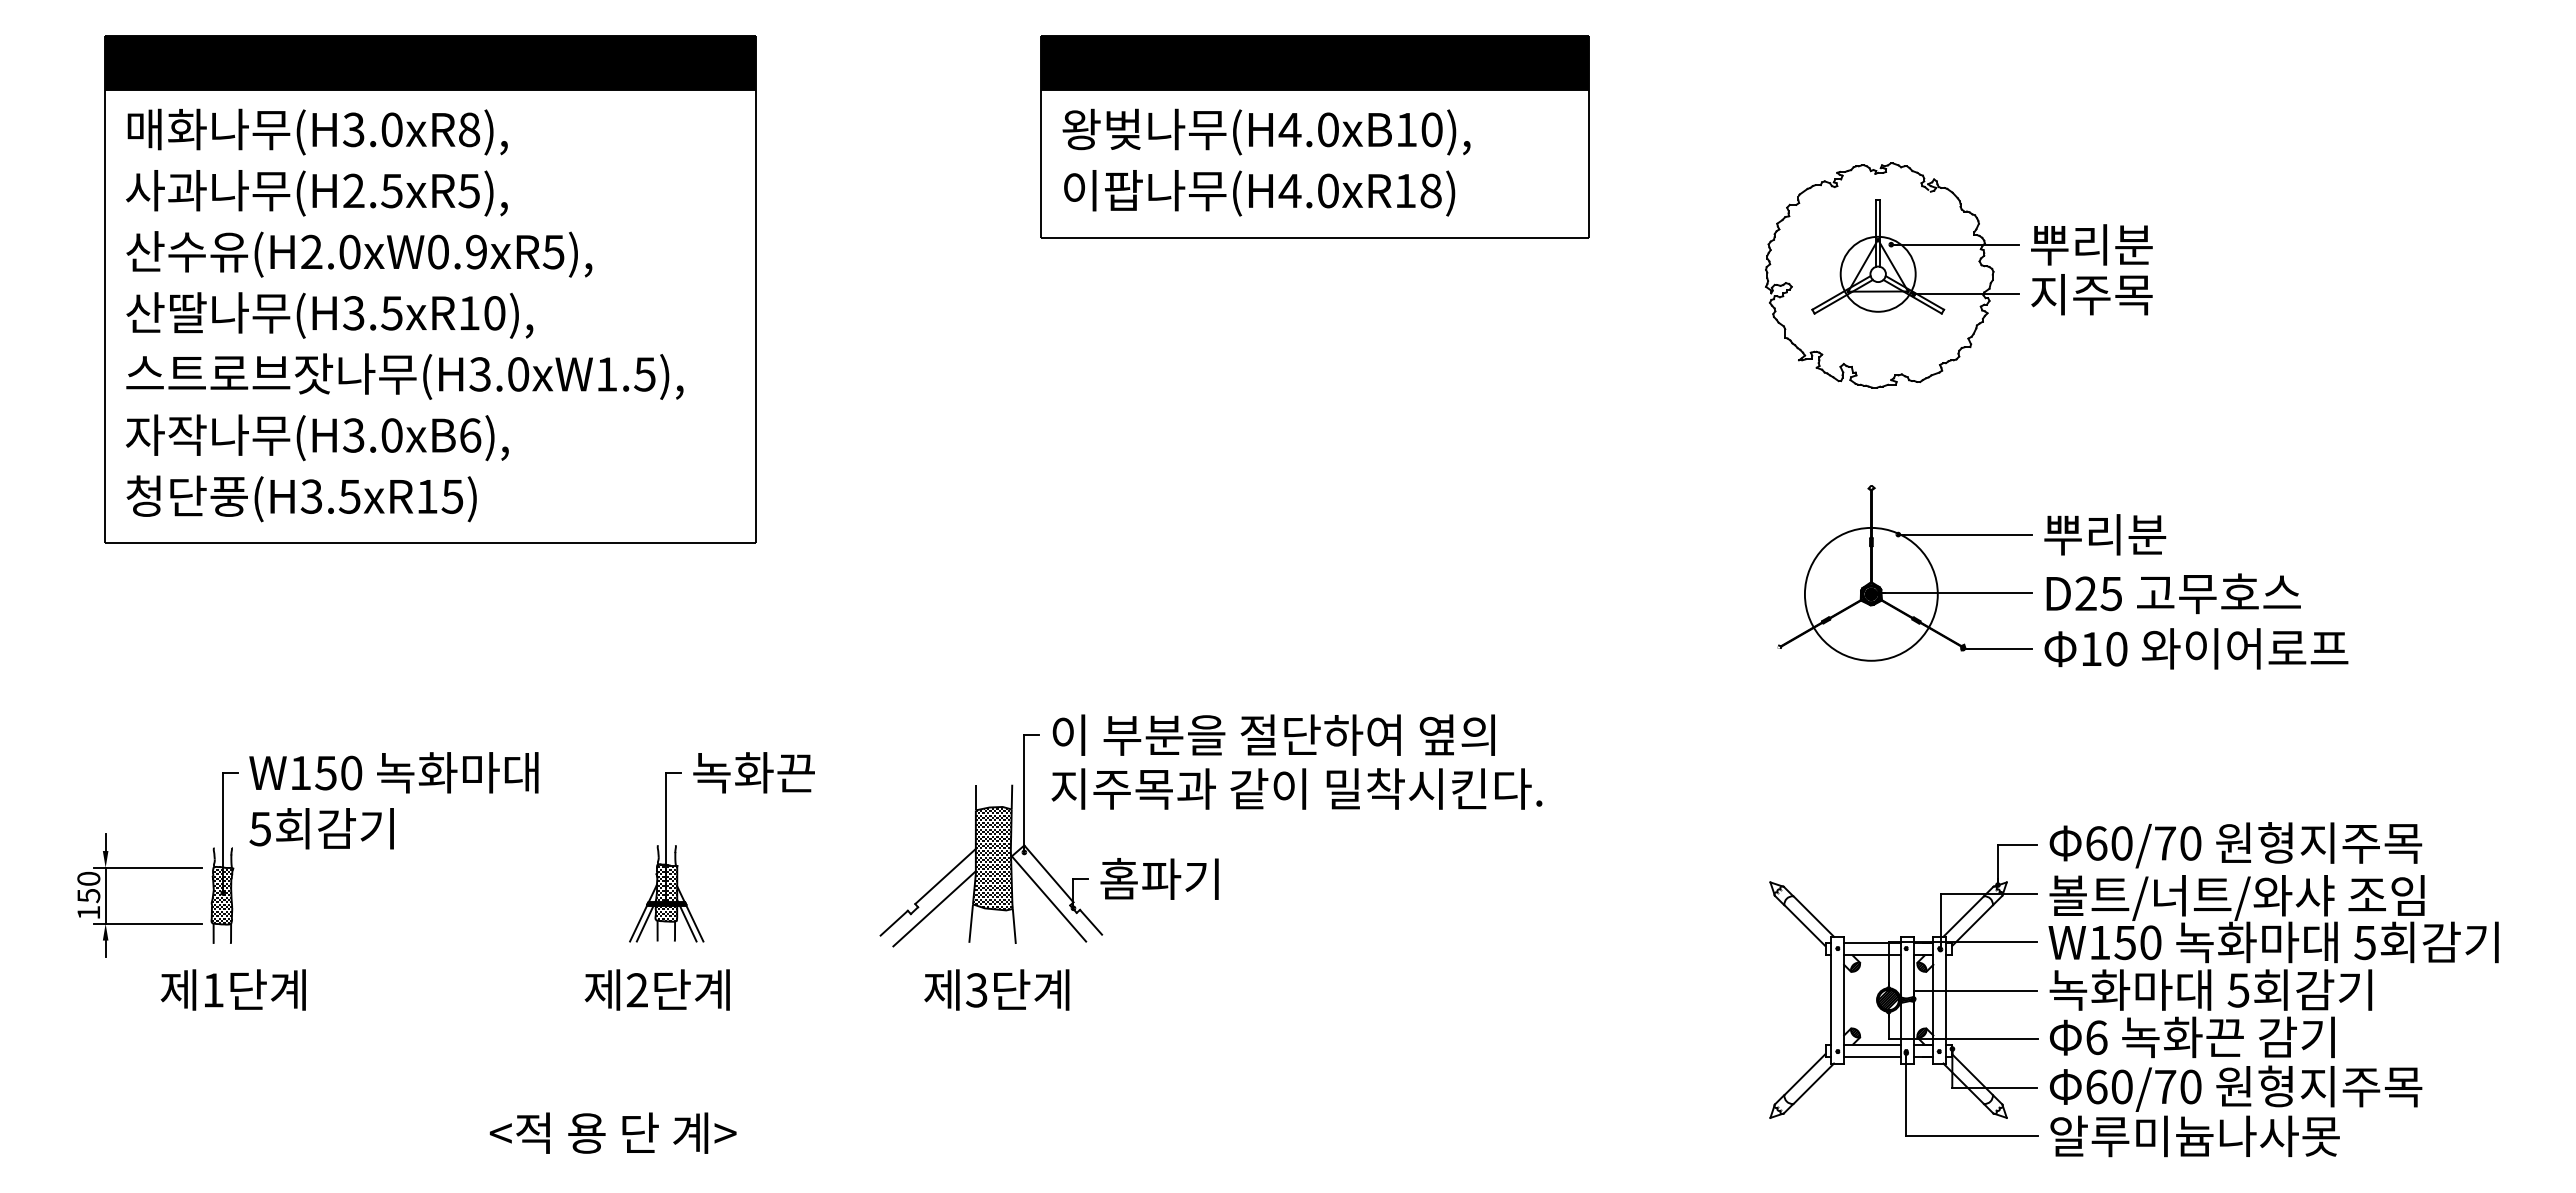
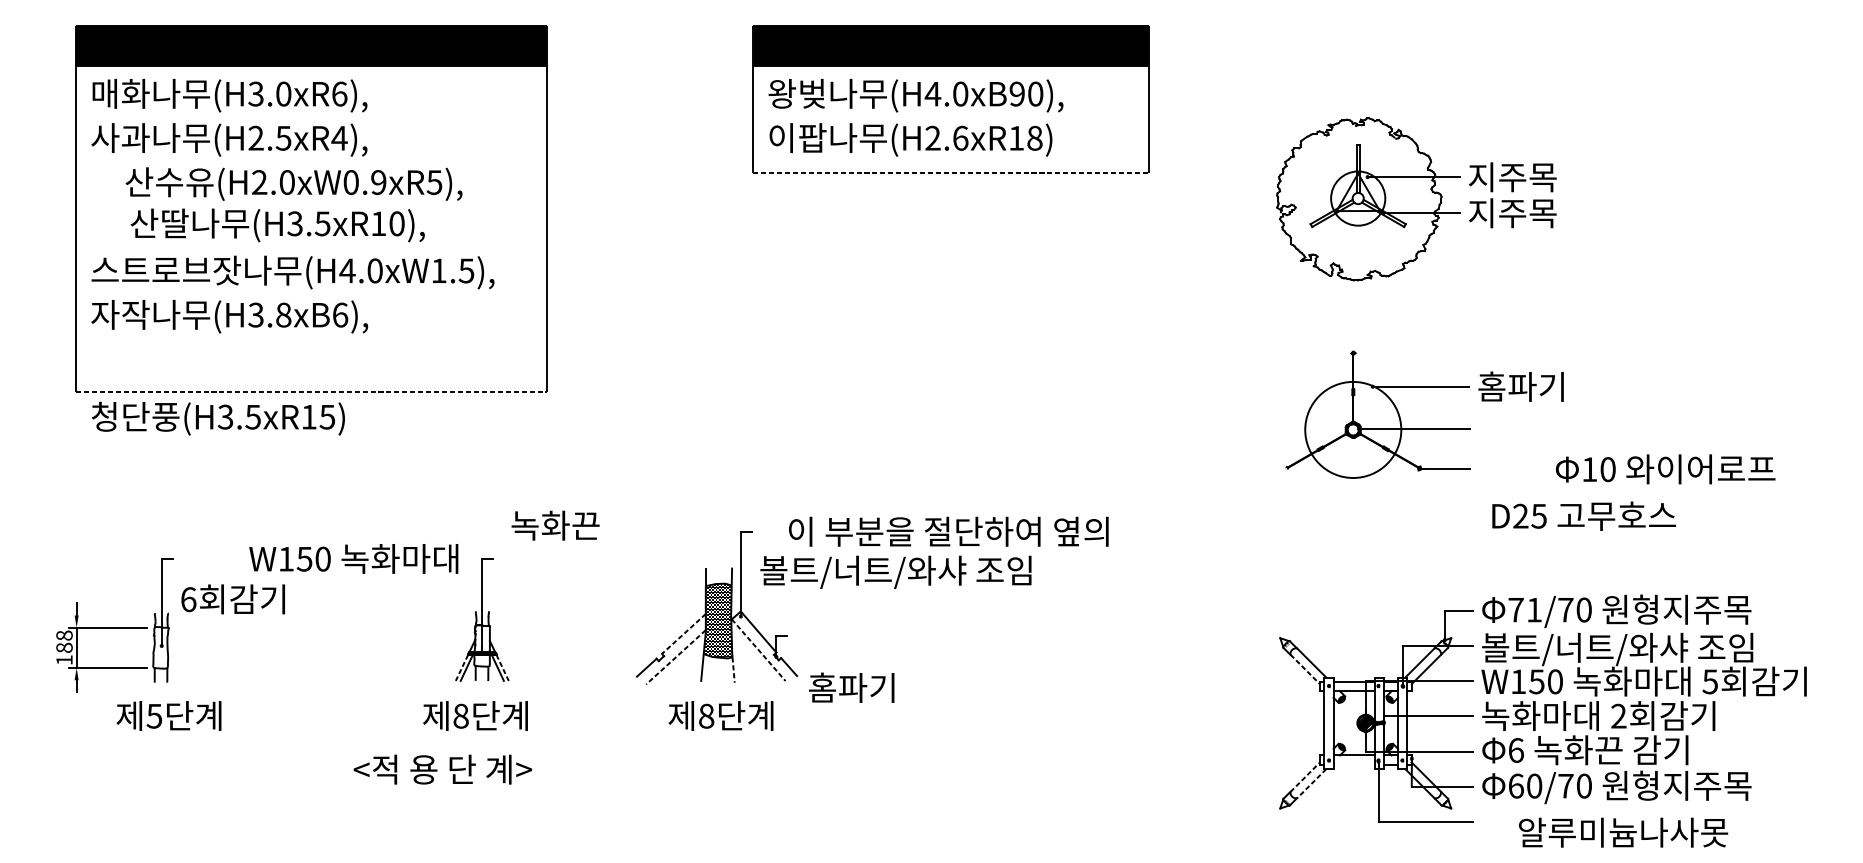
text: (469, 129) -> (339, 93), (H3.0xR8), -> (H3.0xR6),
text: (1406, 129) -> (1017, 93), (H4.0xB10), -> (H4.0xB90),
text: (1308, 190) -> (946, 137), (H4.0xR18) -> (H2.6xR18)
text: (468, 191) -> (339, 138), (H2.5xR5), -> (H2.5xR4),
line: (1315, 238) -> (951, 172), solid -> dashed
text: (2091, 244) -> (1512, 177), 뿌리분 -> 지주목
text: (359, 254) -> (294, 184), moved
text: (329, 315) -> (277, 225), moved
text: (479, 374) -> (346, 270), (H3.0xW1.5), -> (H4.0xW1.5),
text: (391, 435) -> (283, 315), (H3.0xB6), -> (H3.8xB6),
text: (301, 498) -> (218, 418), moved
text: (2105, 534) -> (1522, 386), 뿌리분 -> 홈파기
line: (430, 542) -> (311, 392), solid -> dashed
text: (2173, 593) -> (1584, 516), moved
fill: (1871, 594) -> (1353, 430), removed
text: (2196, 648) -> (1665, 469), moved
text: (1273, 734) -> (948, 531), moved
text: (393, 772) -> (353, 558), moved
text: (753, 772) -> (555, 525), moved
text: (1296, 791) -> (937, 572), 지주목과 같이 밀착시킨다. -> 볼트/너트/와샤 조임
text: (260, 828) -> (188, 599), 5 -> 6
text: (2109, 843) -> (1525, 610), 60/70 -> 71/70
line: (945, 876) -> (683, 633), solid -> dashed
text: (1159, 878) -> (851, 687), moved
hatch: (666, 882) -> (482, 638), removed
text: (88, 887) -> (64, 641), 150 -> 188
hatch: (221, 895) -> (160, 647), removed
line: (1048, 898) -> (758, 649), solid -> dashed
line: (934, 908) -> (675, 657), solid -> dashed
hatch: (666, 914) -> (482, 661), removed
line: (638, 923) -> (461, 667), solid -> dashed
line: (694, 923) -> (502, 667), solid -> dashed
line: (1804, 925) -> (1304, 669), solid -> dashed
line: (1014, 926) -> (733, 670), solid -> dashed
text: (212, 990) -> (153, 716), 1 -> 5
text: (637, 990) -> (461, 716), 2 -> 8
text: (976, 990) -> (706, 716), 3 -> 8
text: (2238, 990) -> (1618, 716), 5 -> 2
line: (1872, 1057) -> (1354, 764), removed
line: (1804, 1074) -> (1304, 777), solid -> dashed
line: (1813, 1083) -> (1311, 783), solid -> dashed
text: (612, 1132) -> (442, 769), moved
text: (2194, 1136) -> (1623, 832), moved

